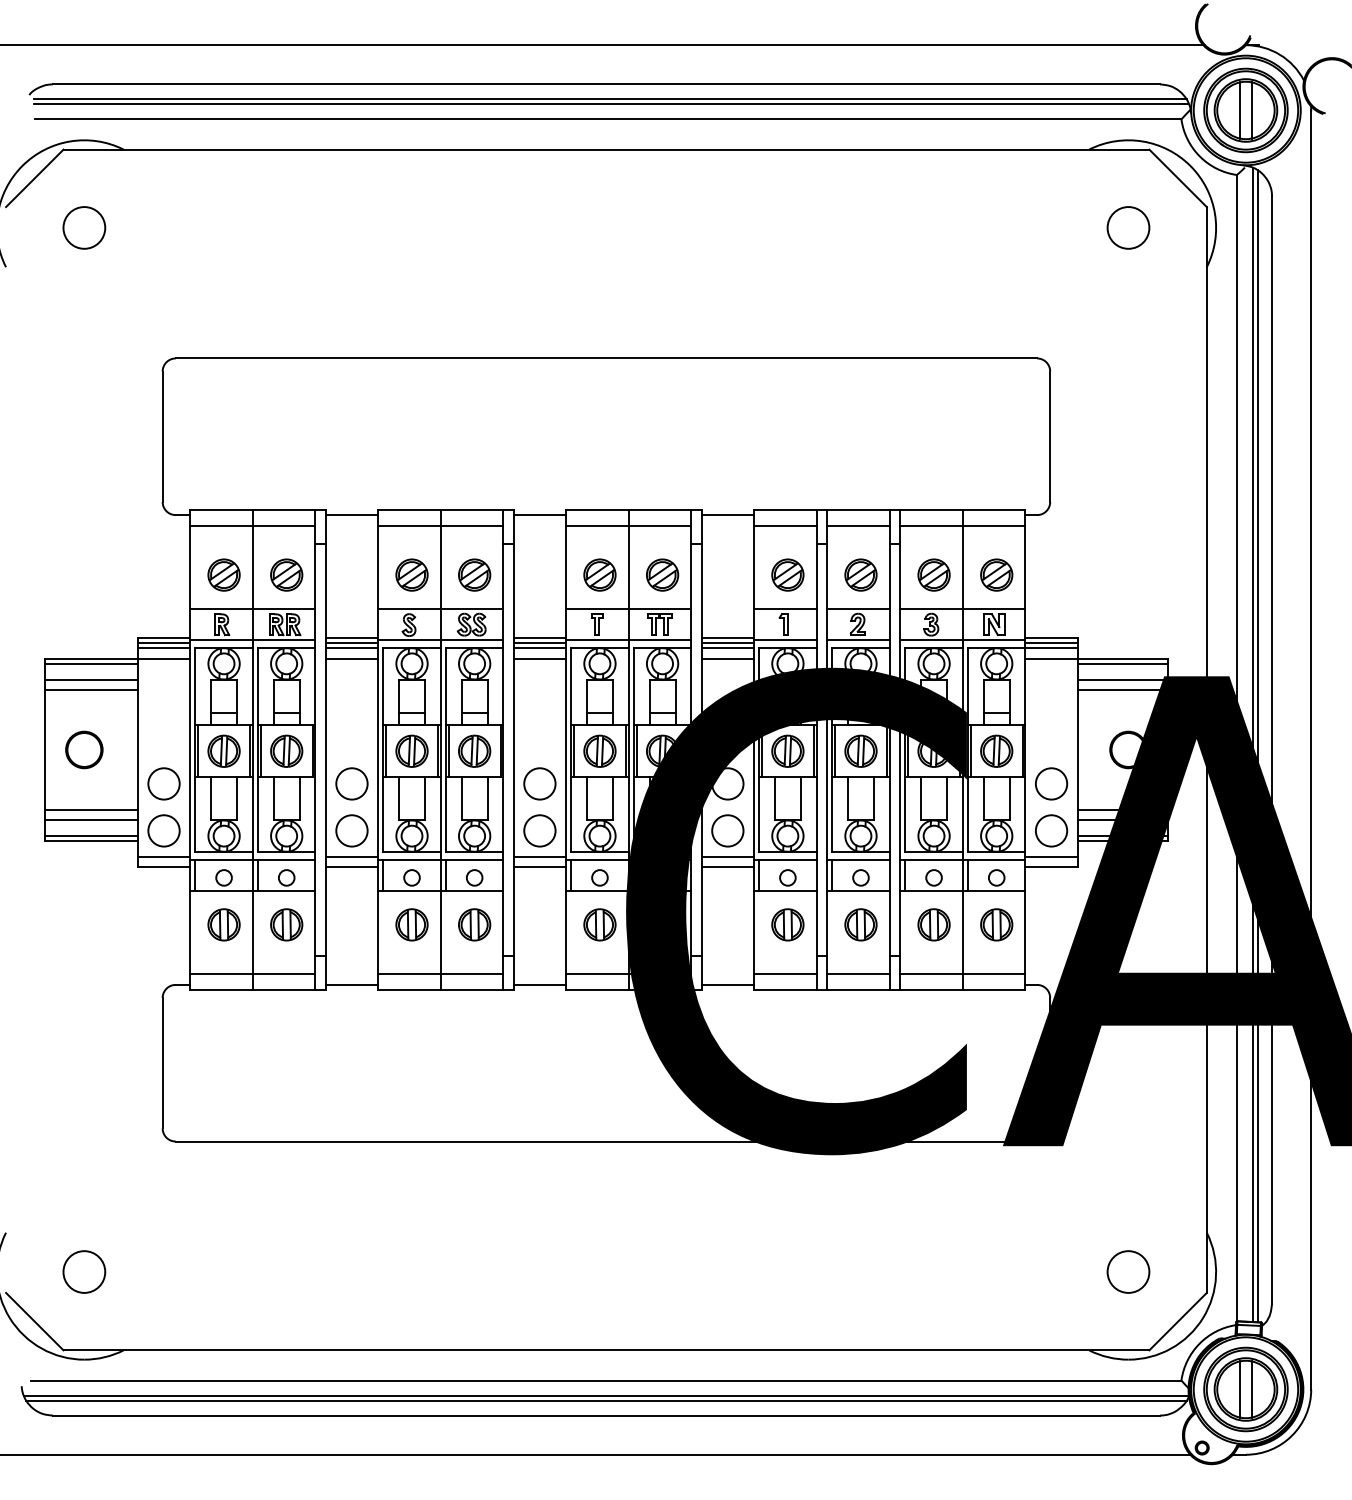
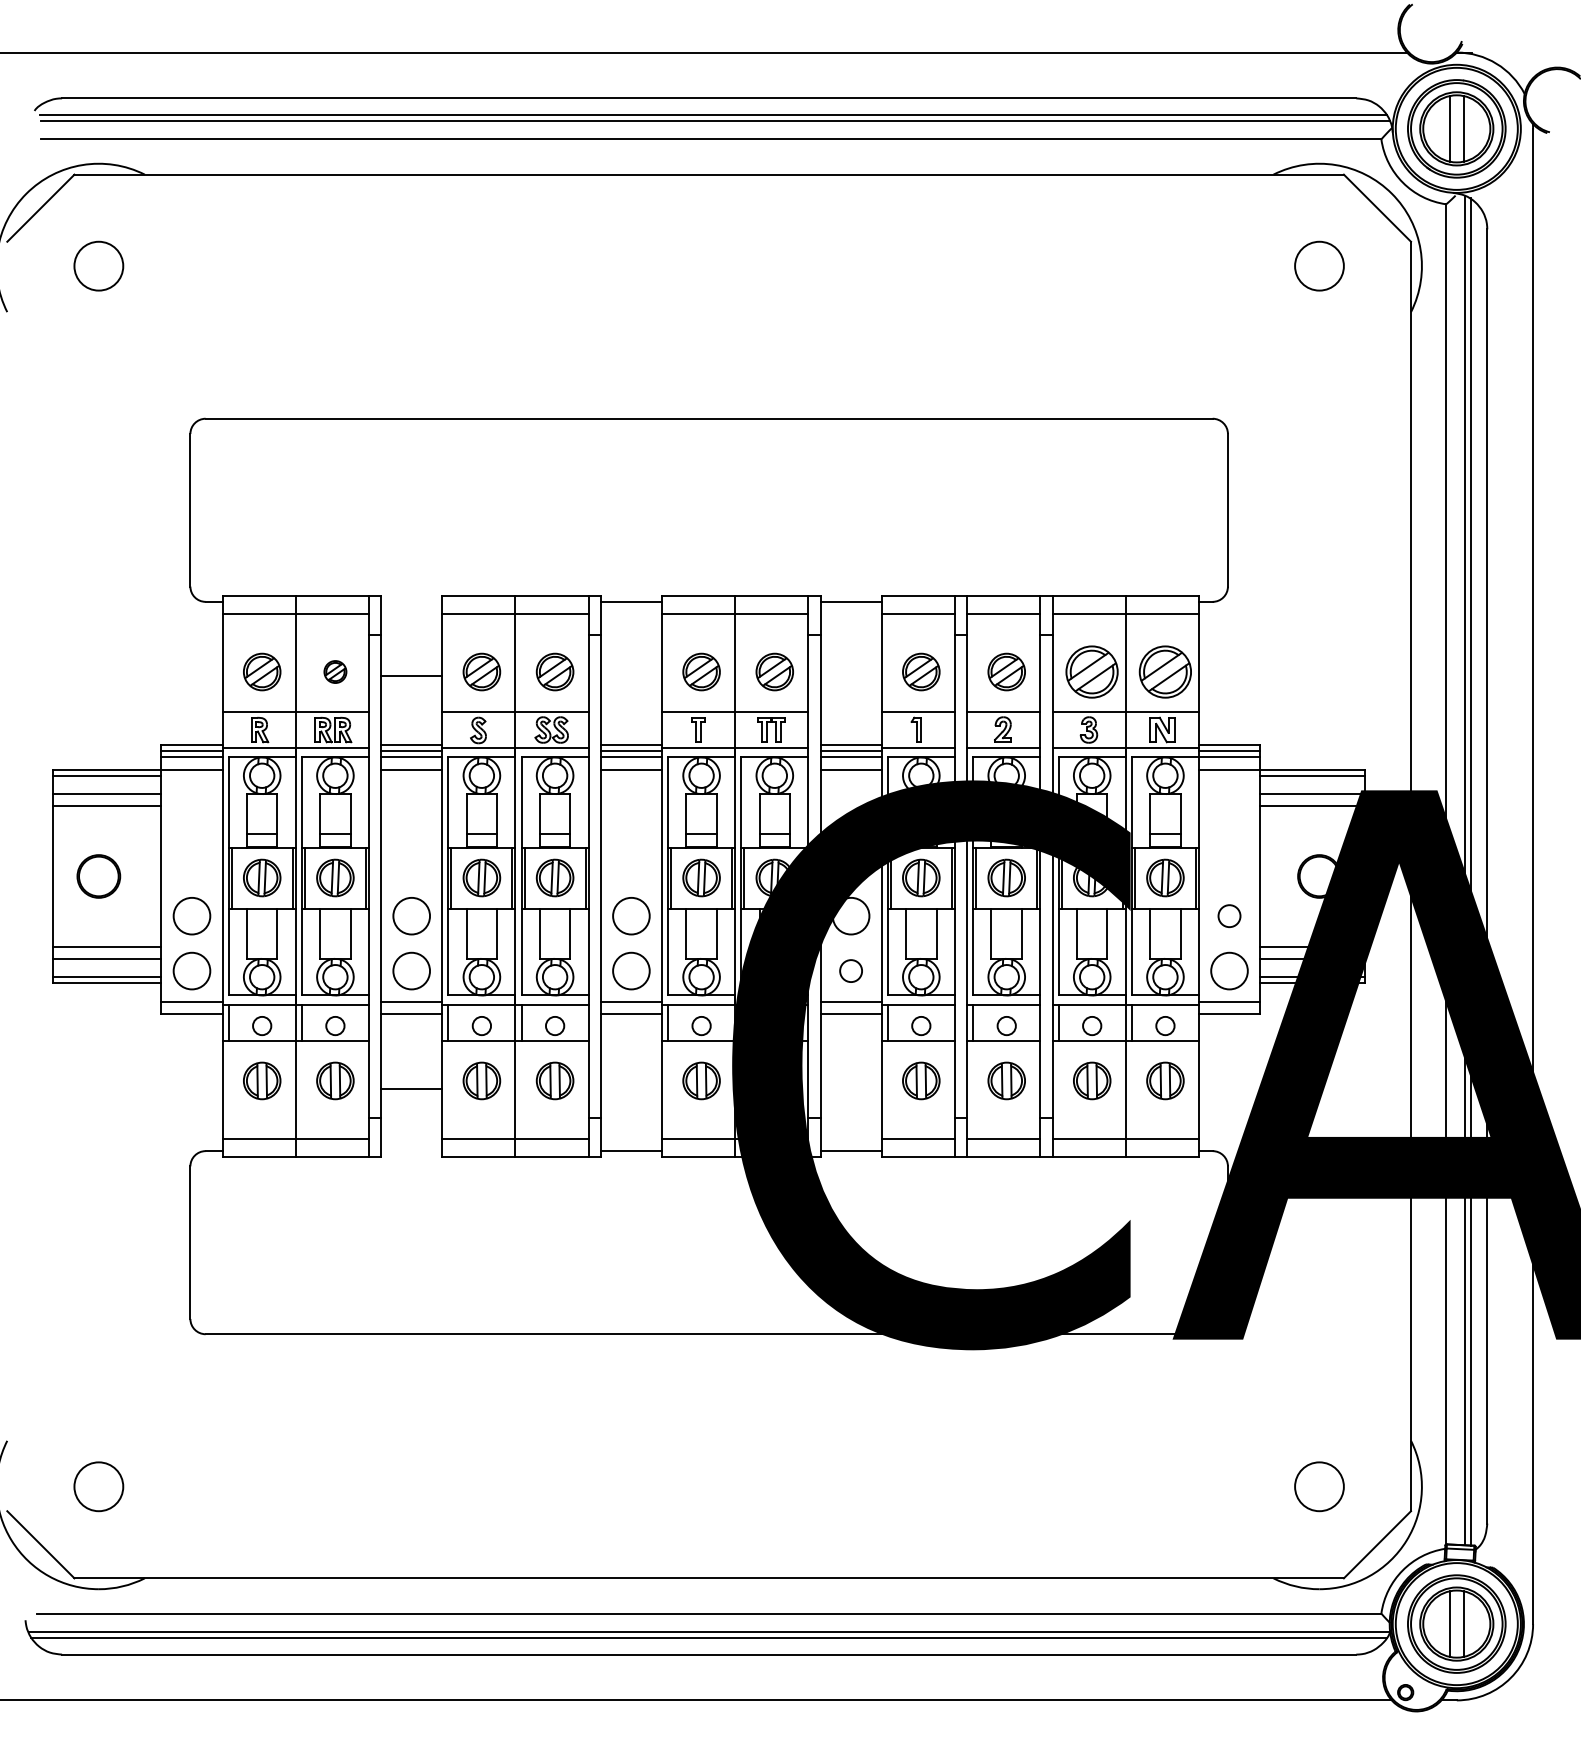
line: (351, 514) -> (411, 675), moved
part: (286, 574) -> (335, 671), size x0.6
part: (934, 574) -> (1092, 671), size x1.4
part: (996, 574) -> (1165, 671), size x1.4
circle: (1051, 783) -> (1229, 915), size x0.6
circle: (727, 830) -> (850, 970), size x0.6
line: (351, 985) -> (411, 1089), moved

